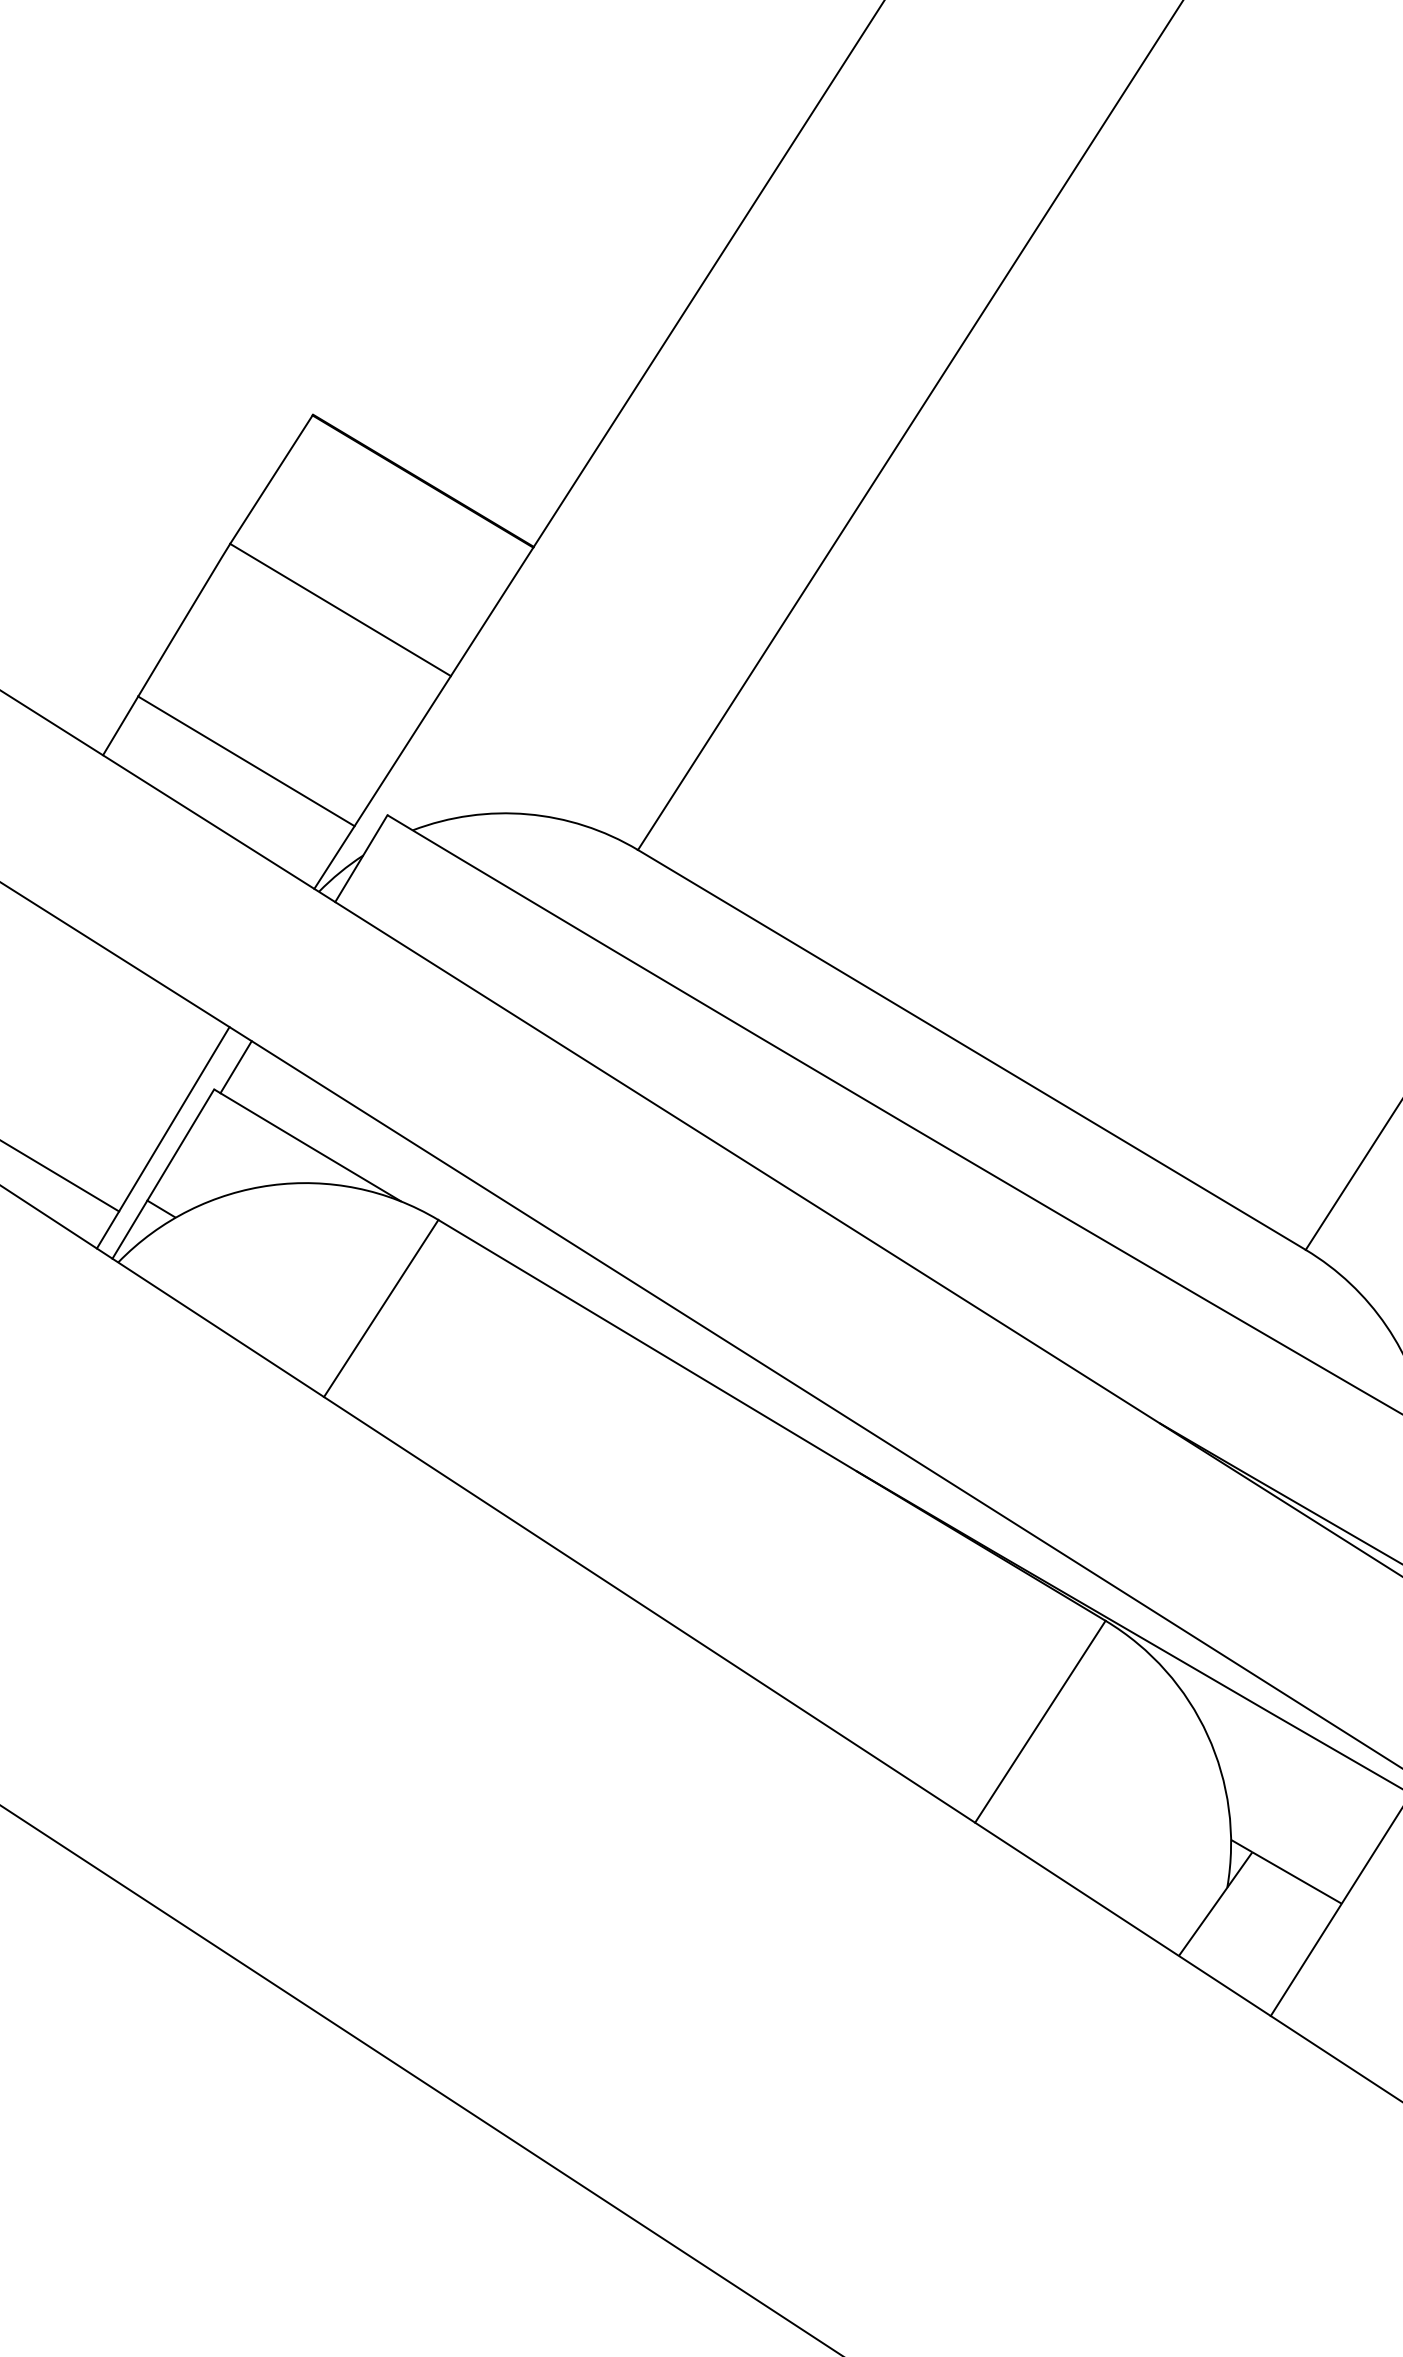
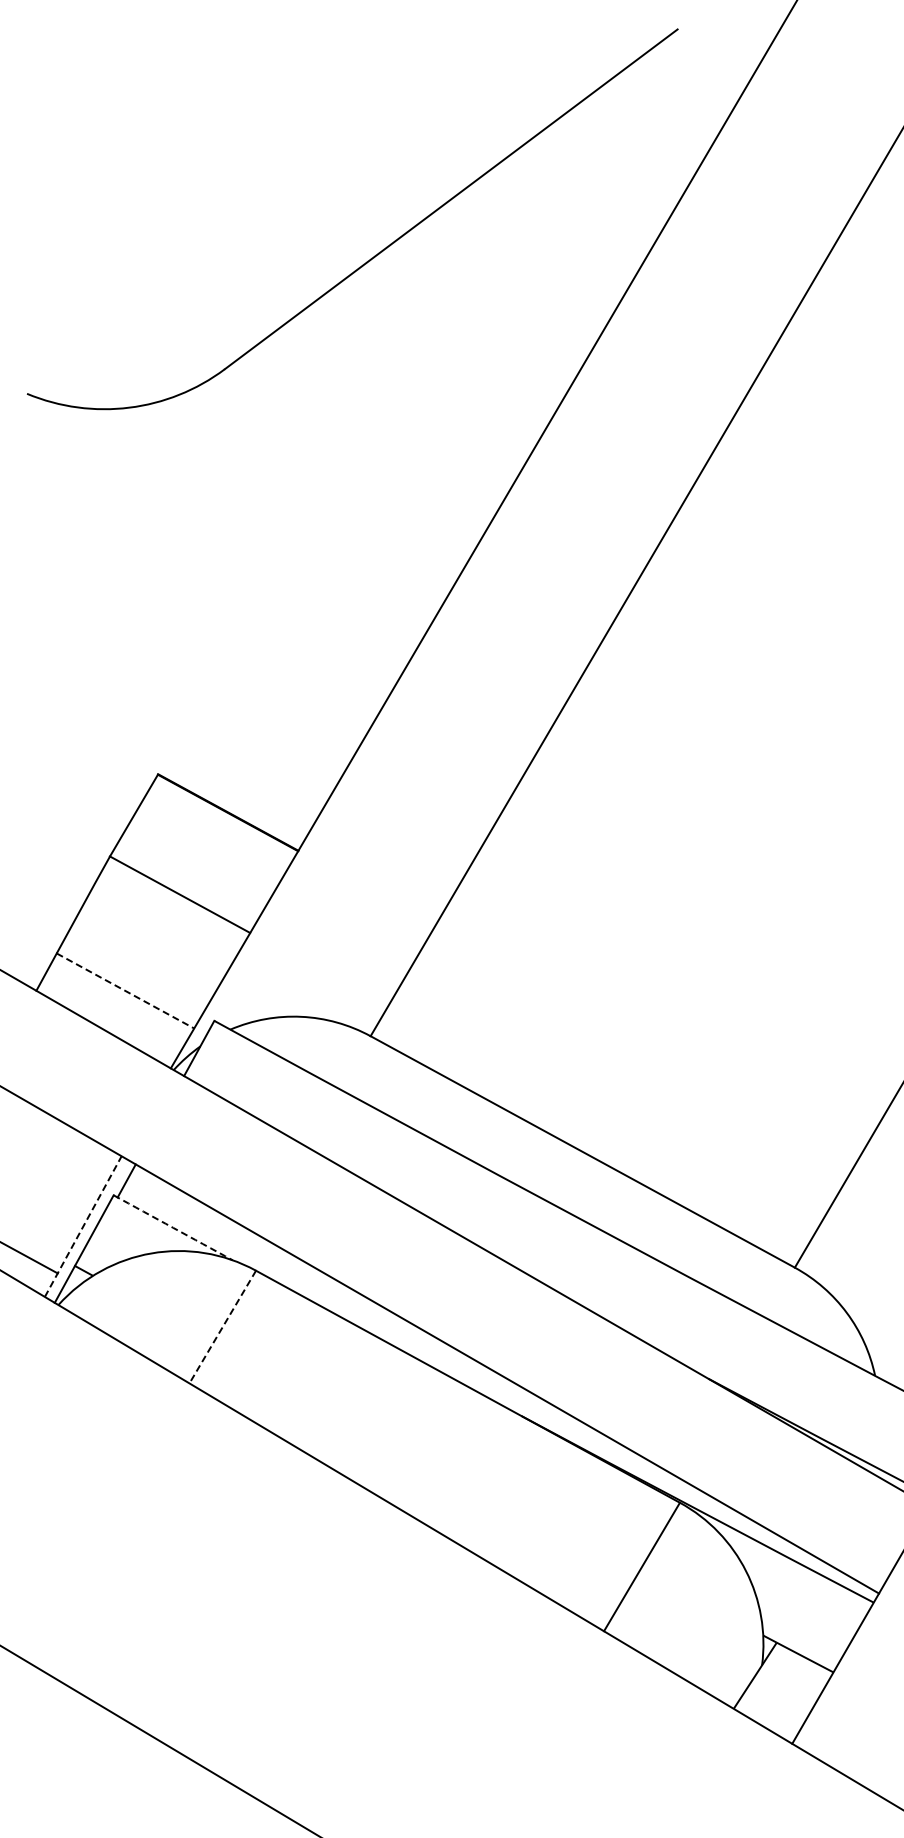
line: (246, 762) -> (125, 991), solid -> dashed
line: (163, 1137) -> (83, 1226), solid -> dashed
arc: (308, 1145) -> (173, 1227), solid -> dashed
line: (380, 1309) -> (222, 1327), solid -> dashed

